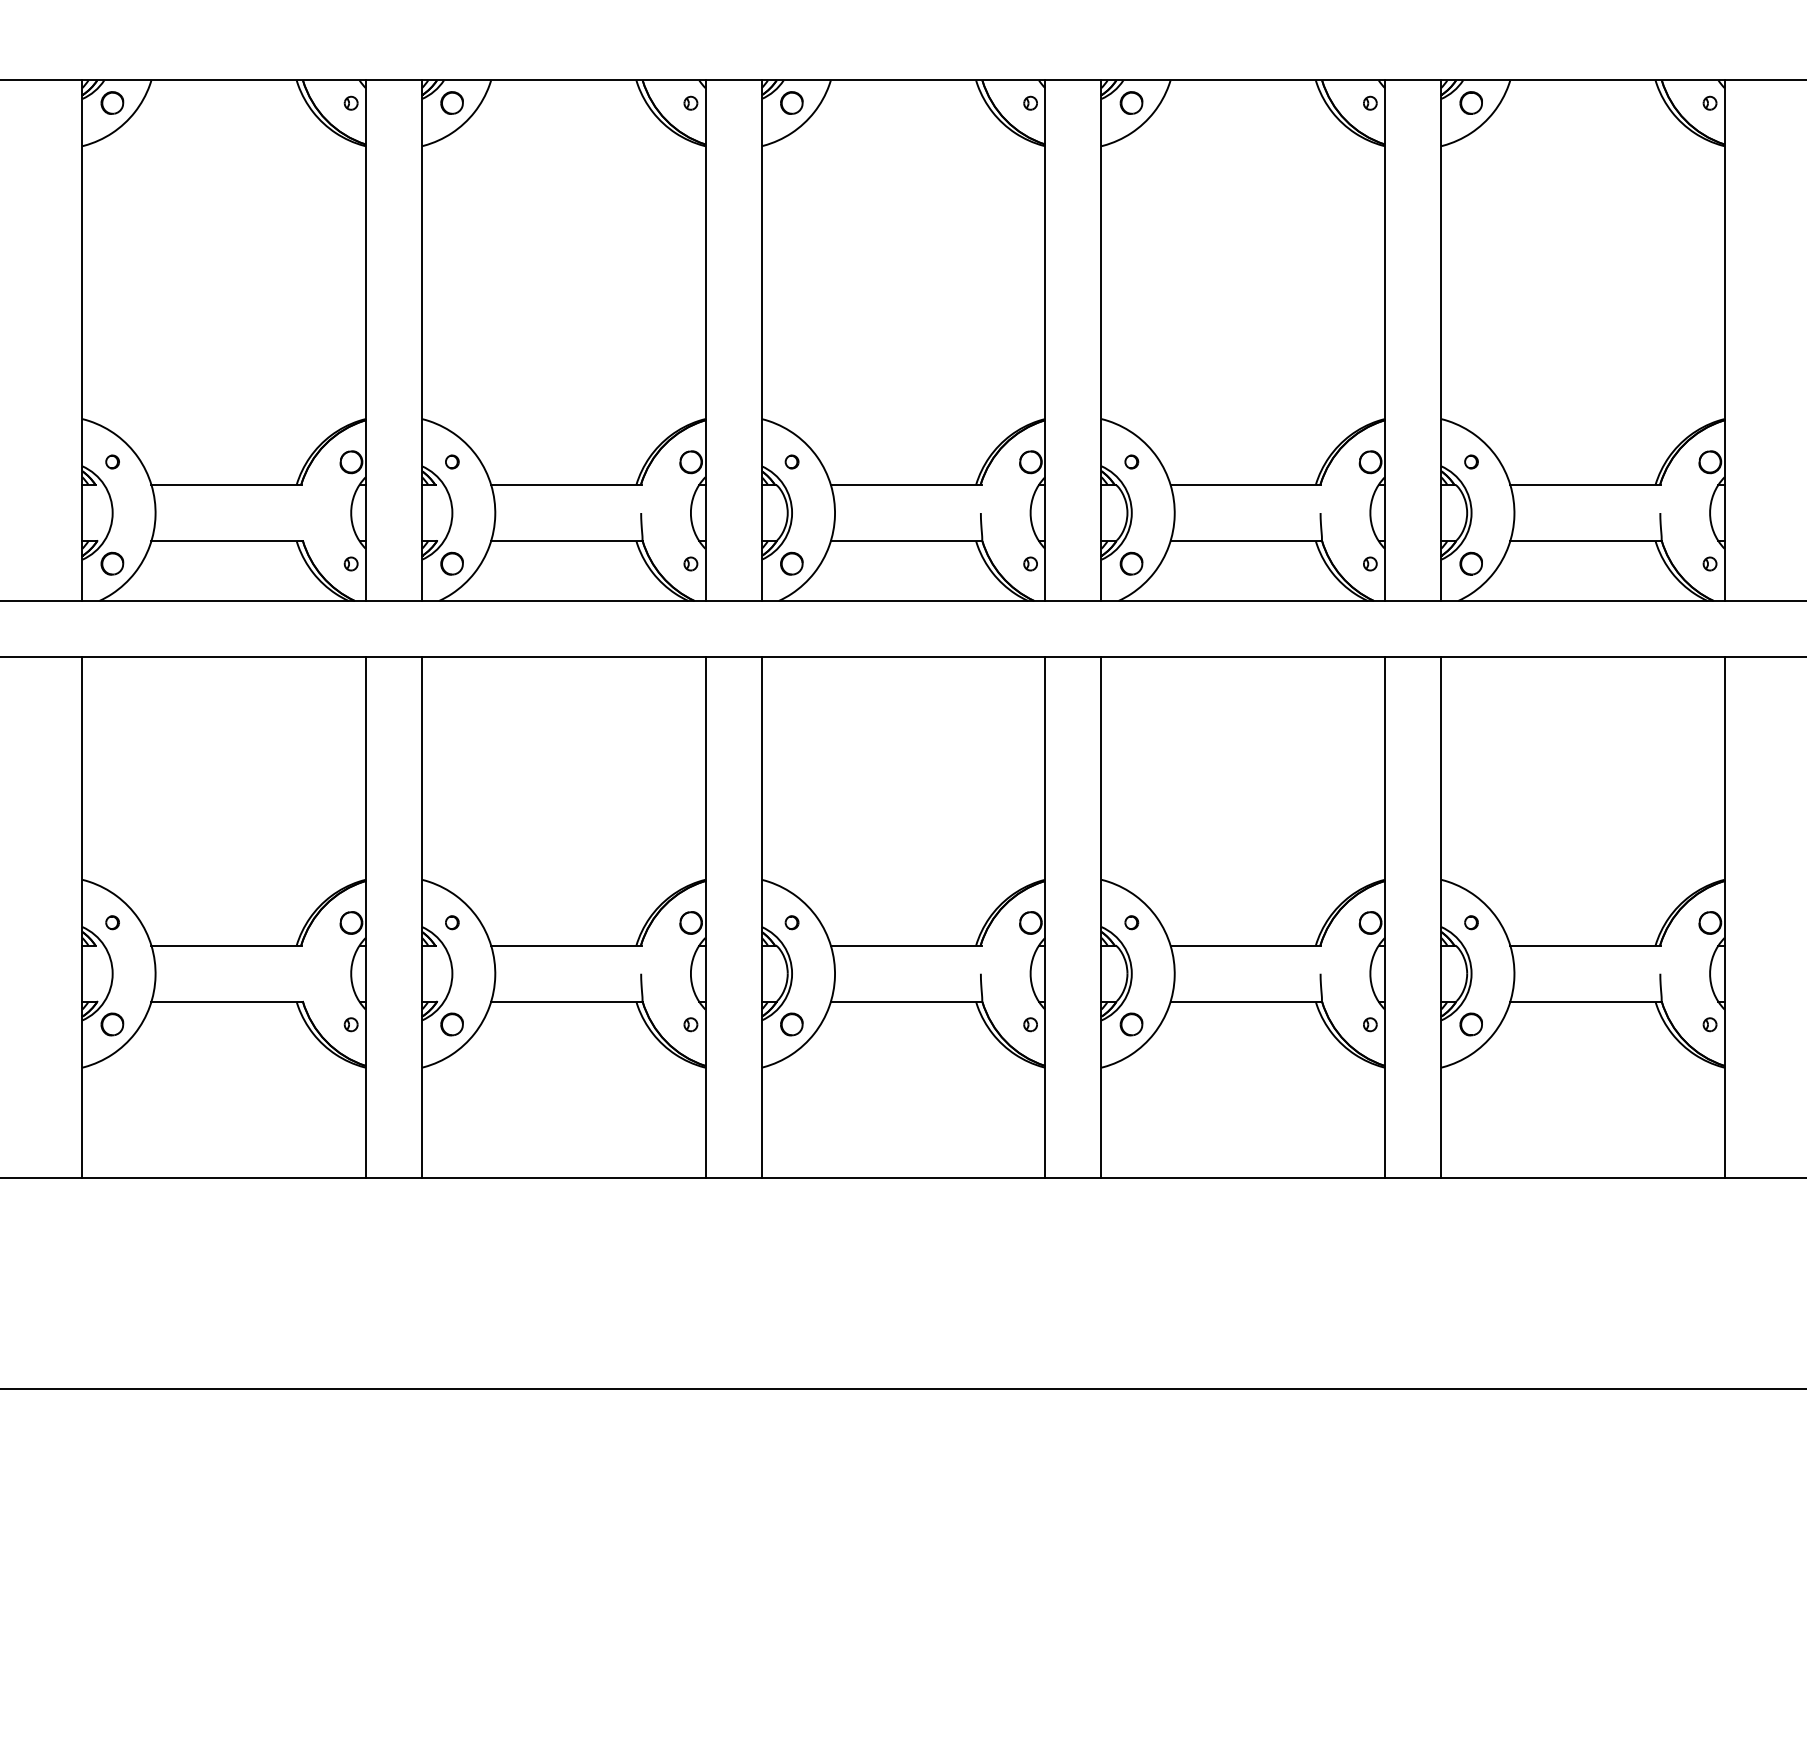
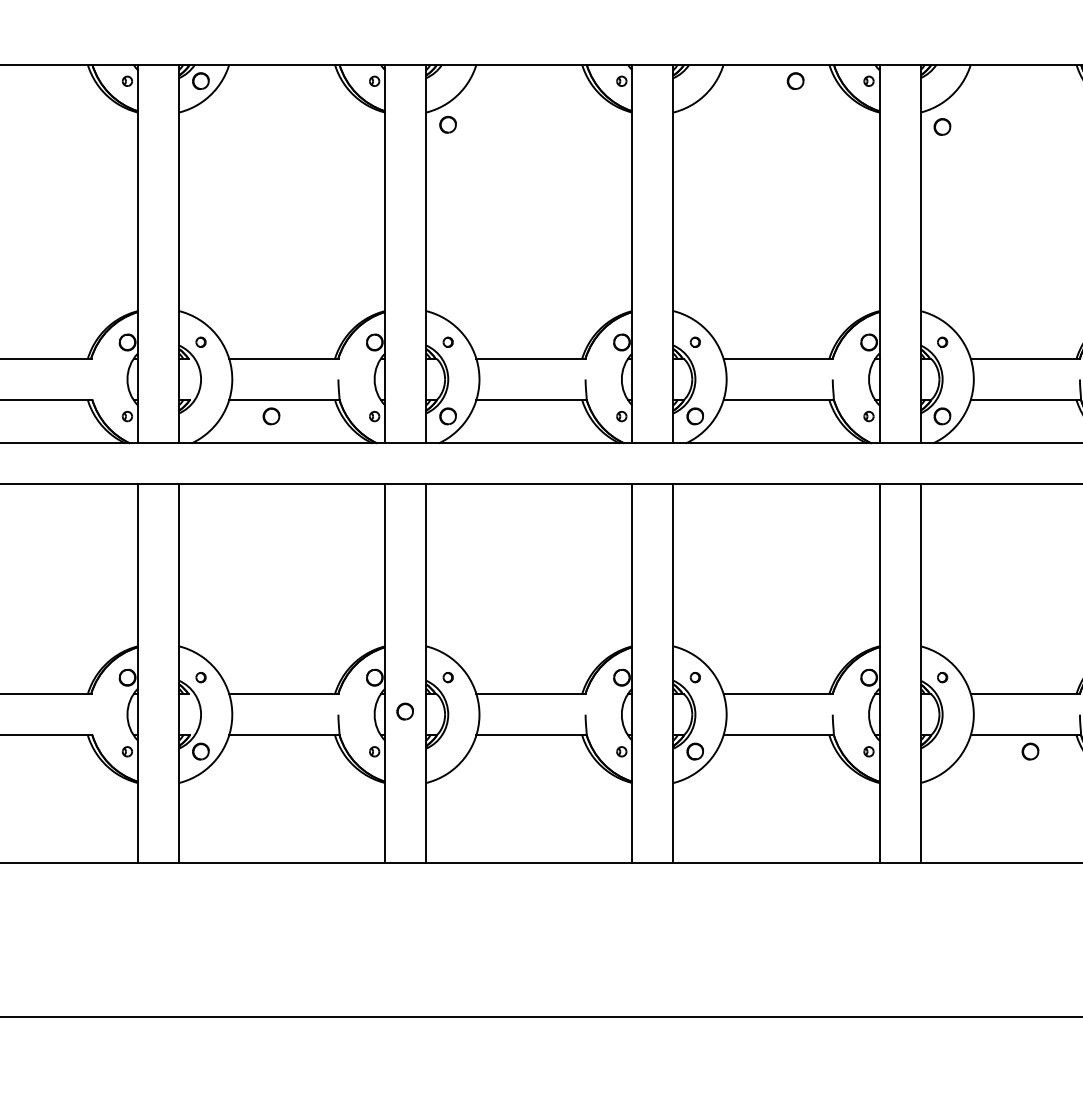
part: (791, 102) -> (447, 124), moved
part: (1131, 102) -> (795, 80), moved
part: (1470, 102) -> (941, 126), moved
part: (451, 563) -> (271, 416), moved
part: (791, 1024) -> (404, 711), moved
part: (1470, 1024) -> (1029, 751), moved

